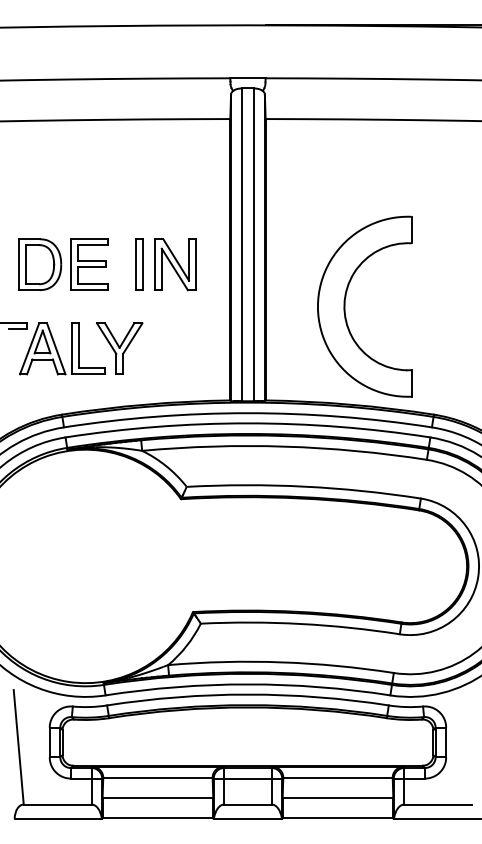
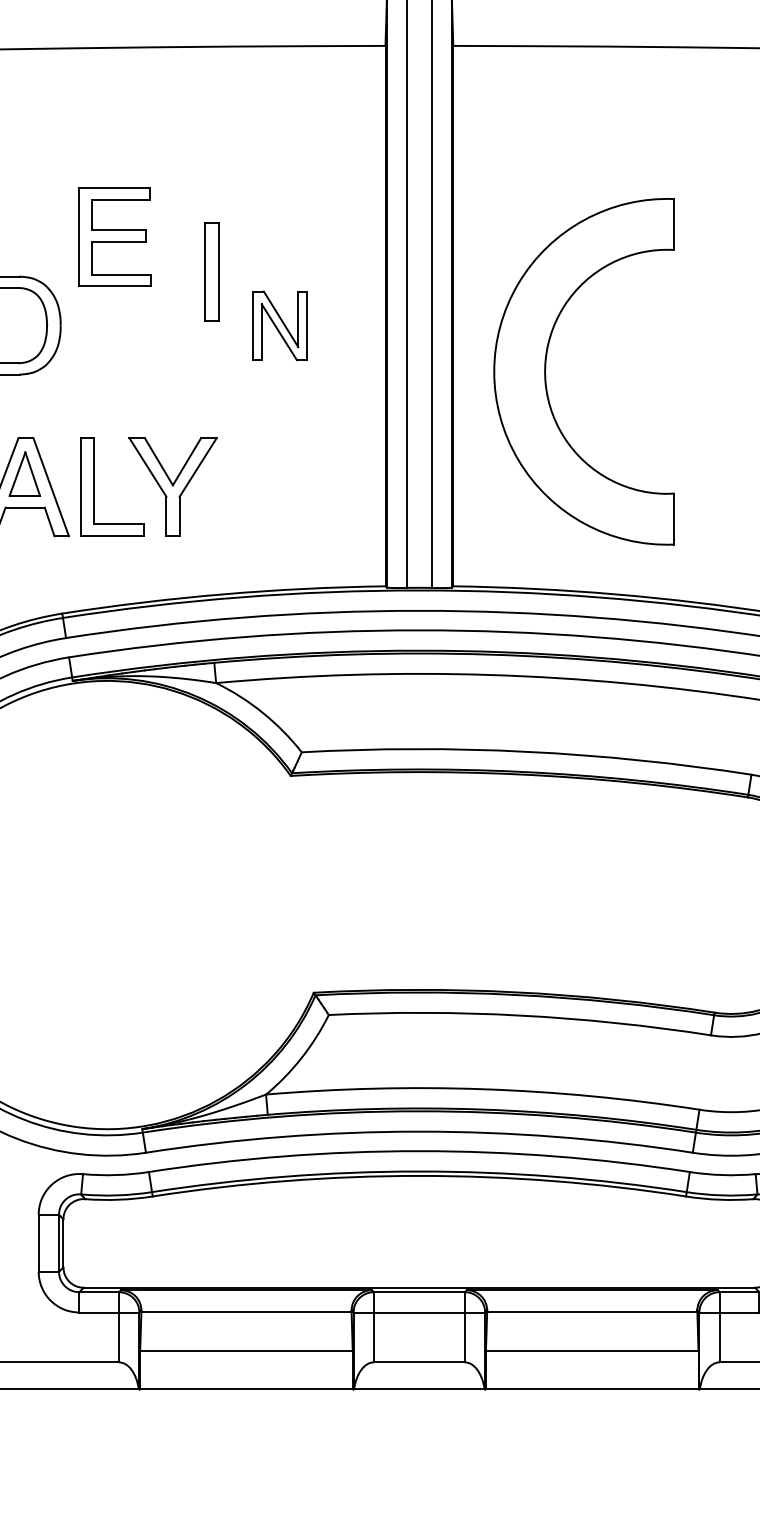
part: (89, 264) -> (115, 236), moved
part: (139, 264) -> (211, 271), moved
part: (175, 264) -> (280, 325), size x0.7
part: (345, 306) -> (547, 371), moved

